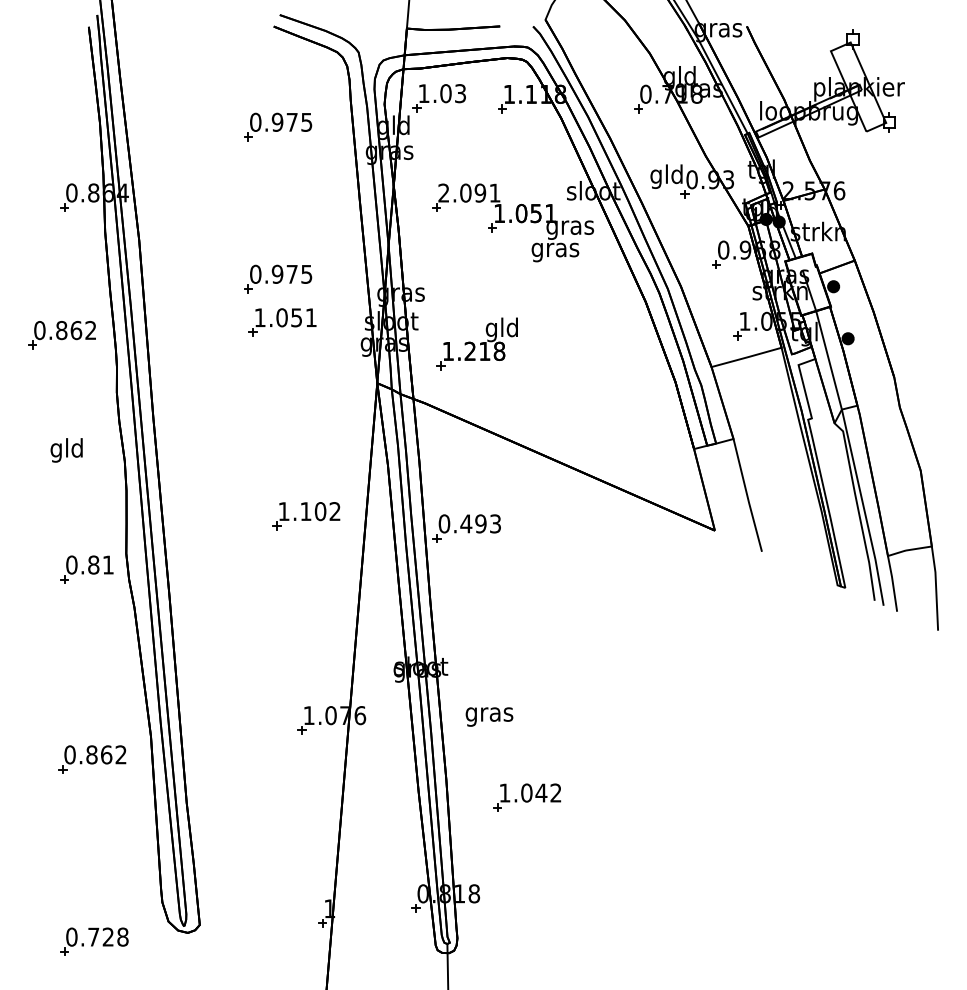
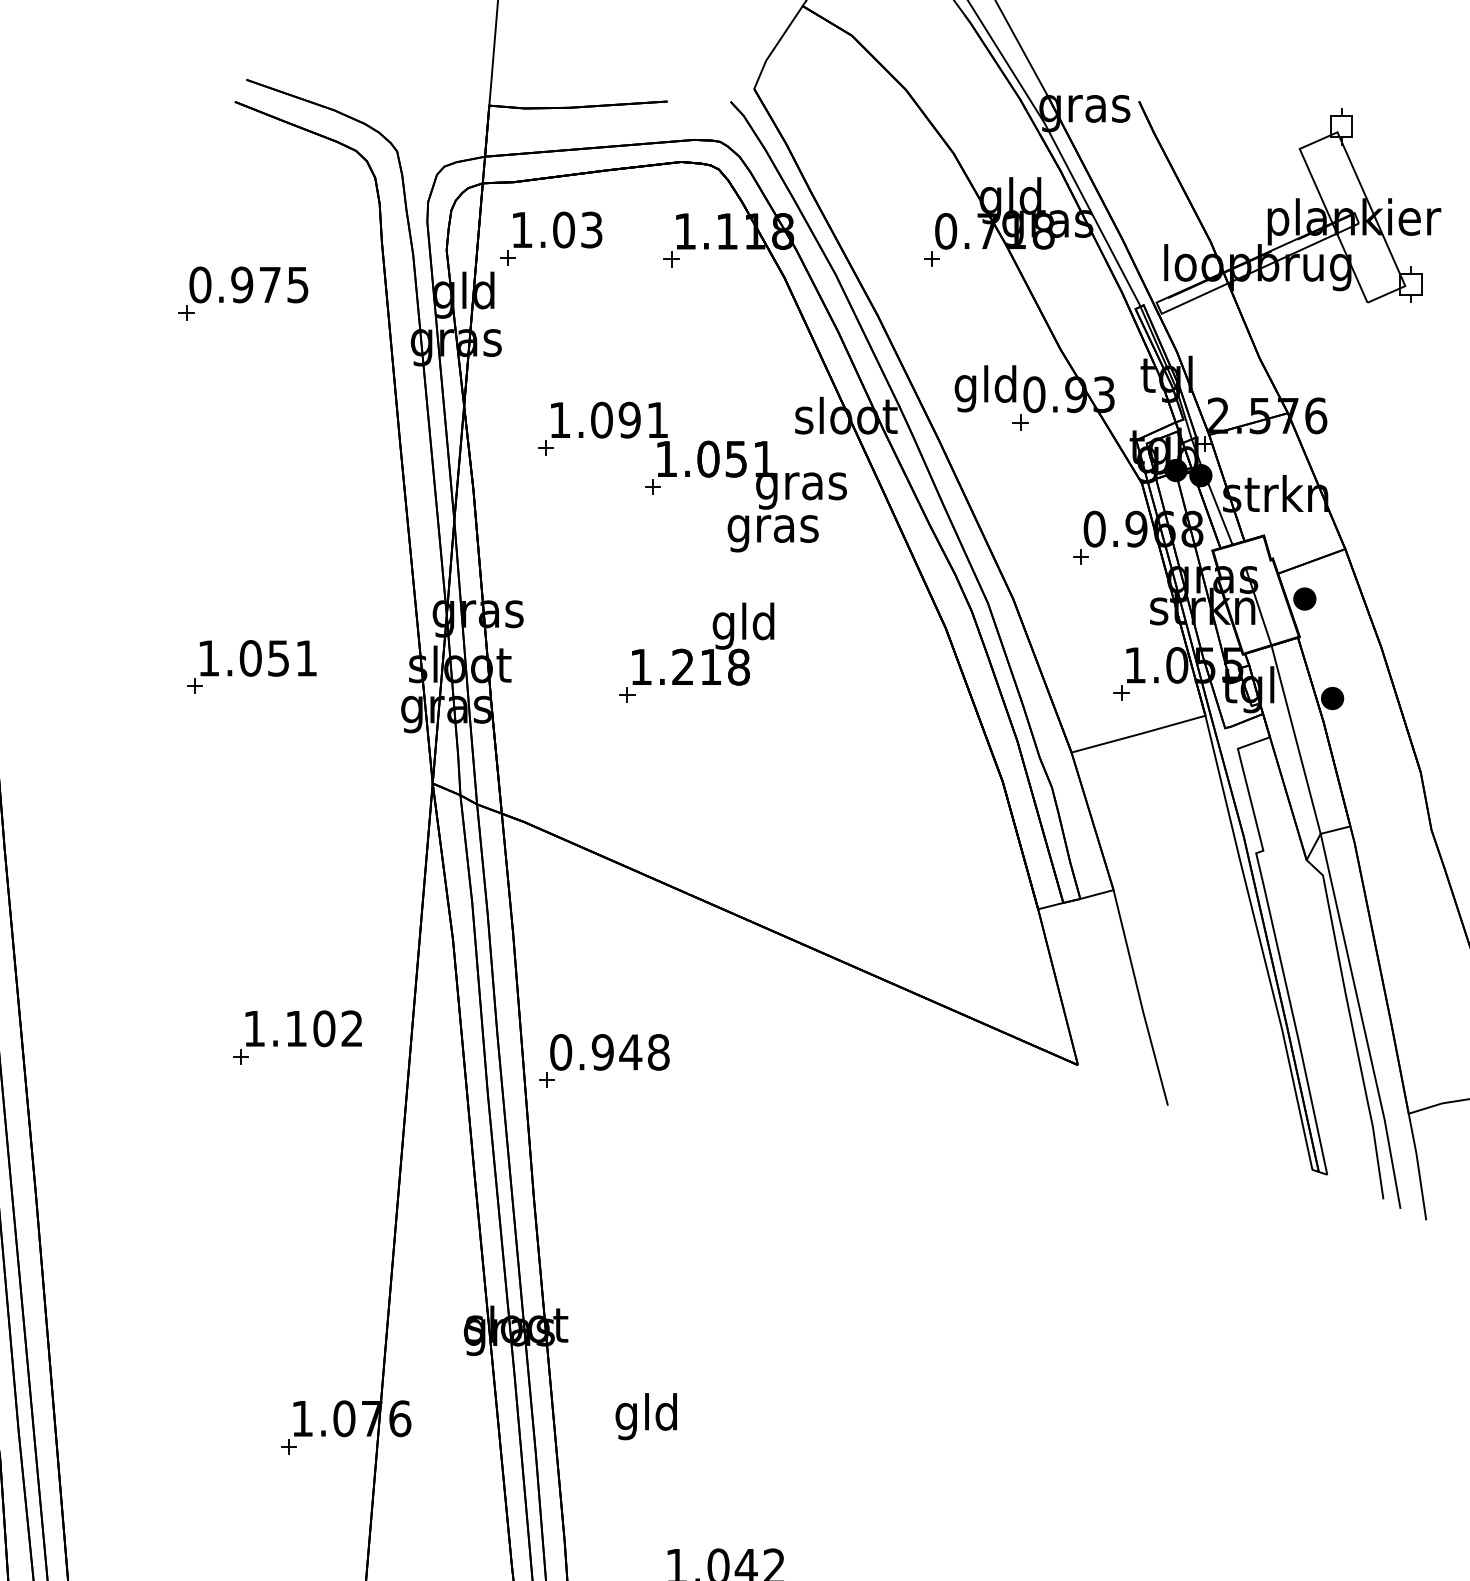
text: (443, 192) -> (559, 418), 2.091 -> 1.091
part: (278, 278) -> (243, 583), removed
part: (476, 343) -> (694, 652), moved
text: (480, 523) -> (629, 1051), 0.493 -> 0.948
text: (489, 714) -> (647, 1416), gras -> gld

